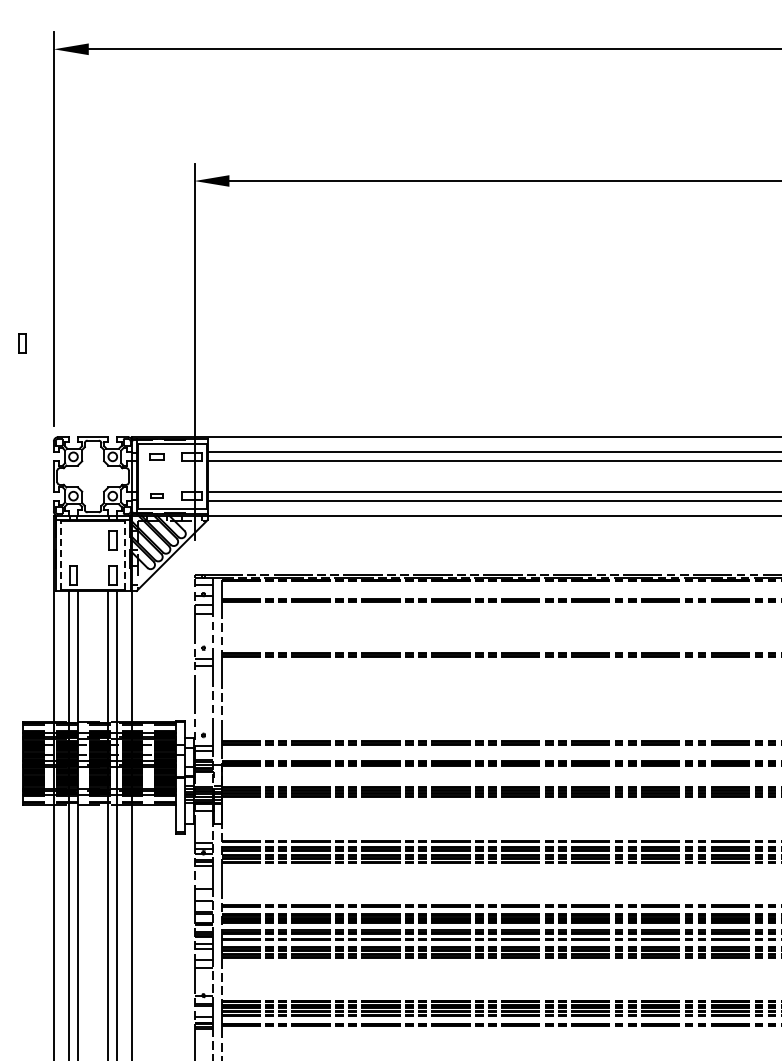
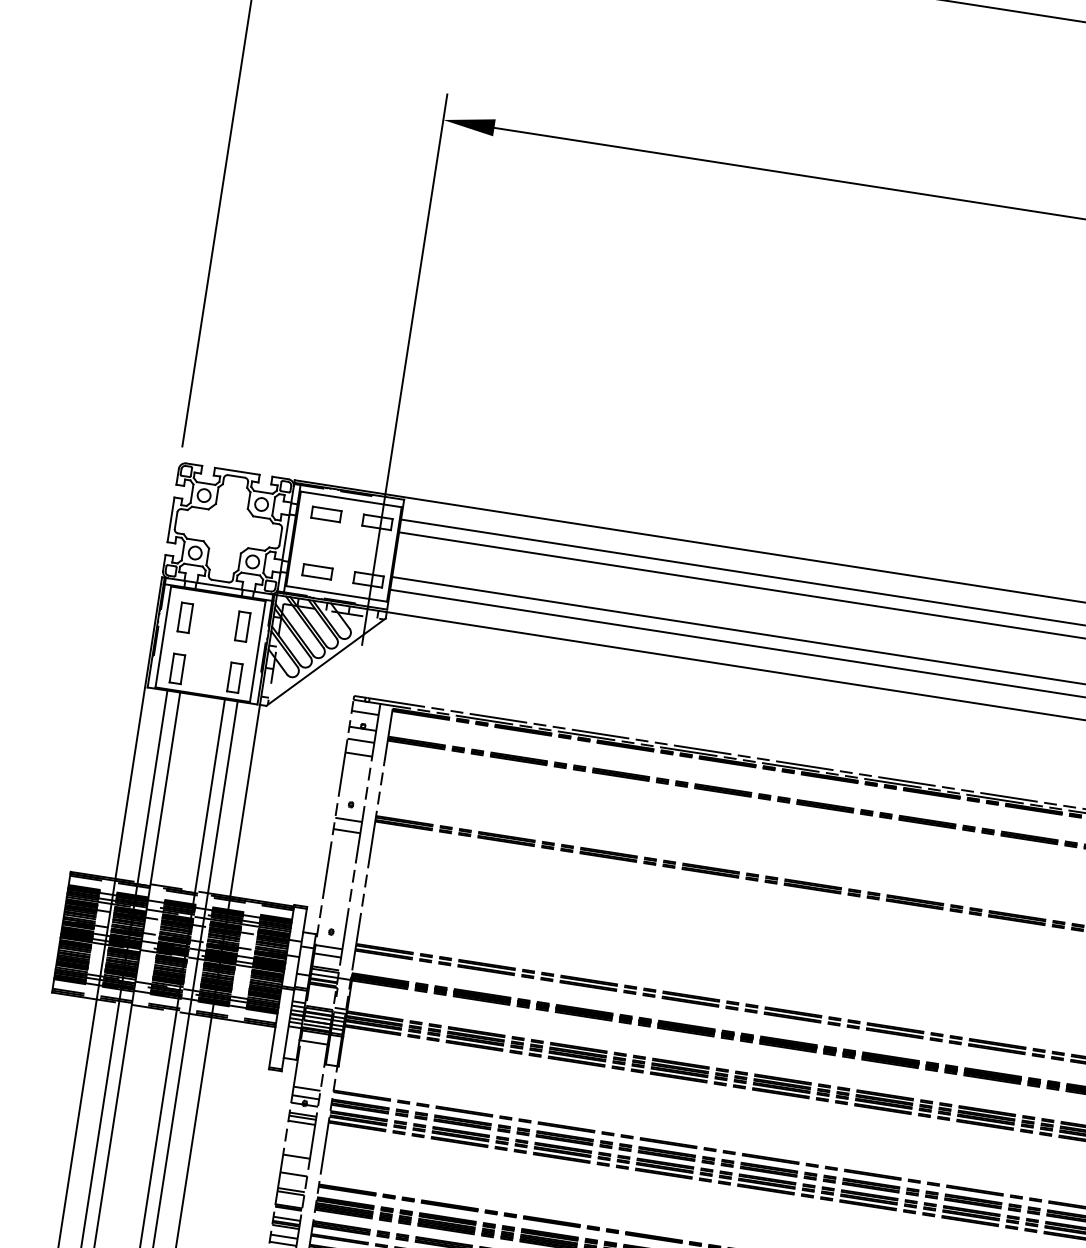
part: (22, 343) -> (185, 617), moved
part: (156, 456) -> (325, 513), size x1.43
part: (156, 495) -> (316, 570), size x1.67
line: (60, 555) -> (162, 636), dashed -> solid
line: (125, 555) -> (257, 651), dashed -> solid

